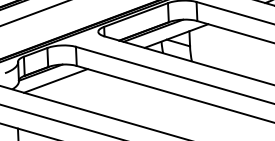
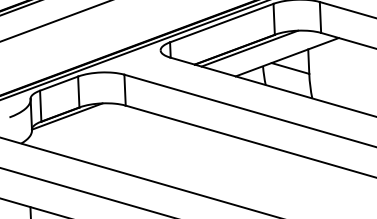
line: (55, 80) -> (91, 129), removed

